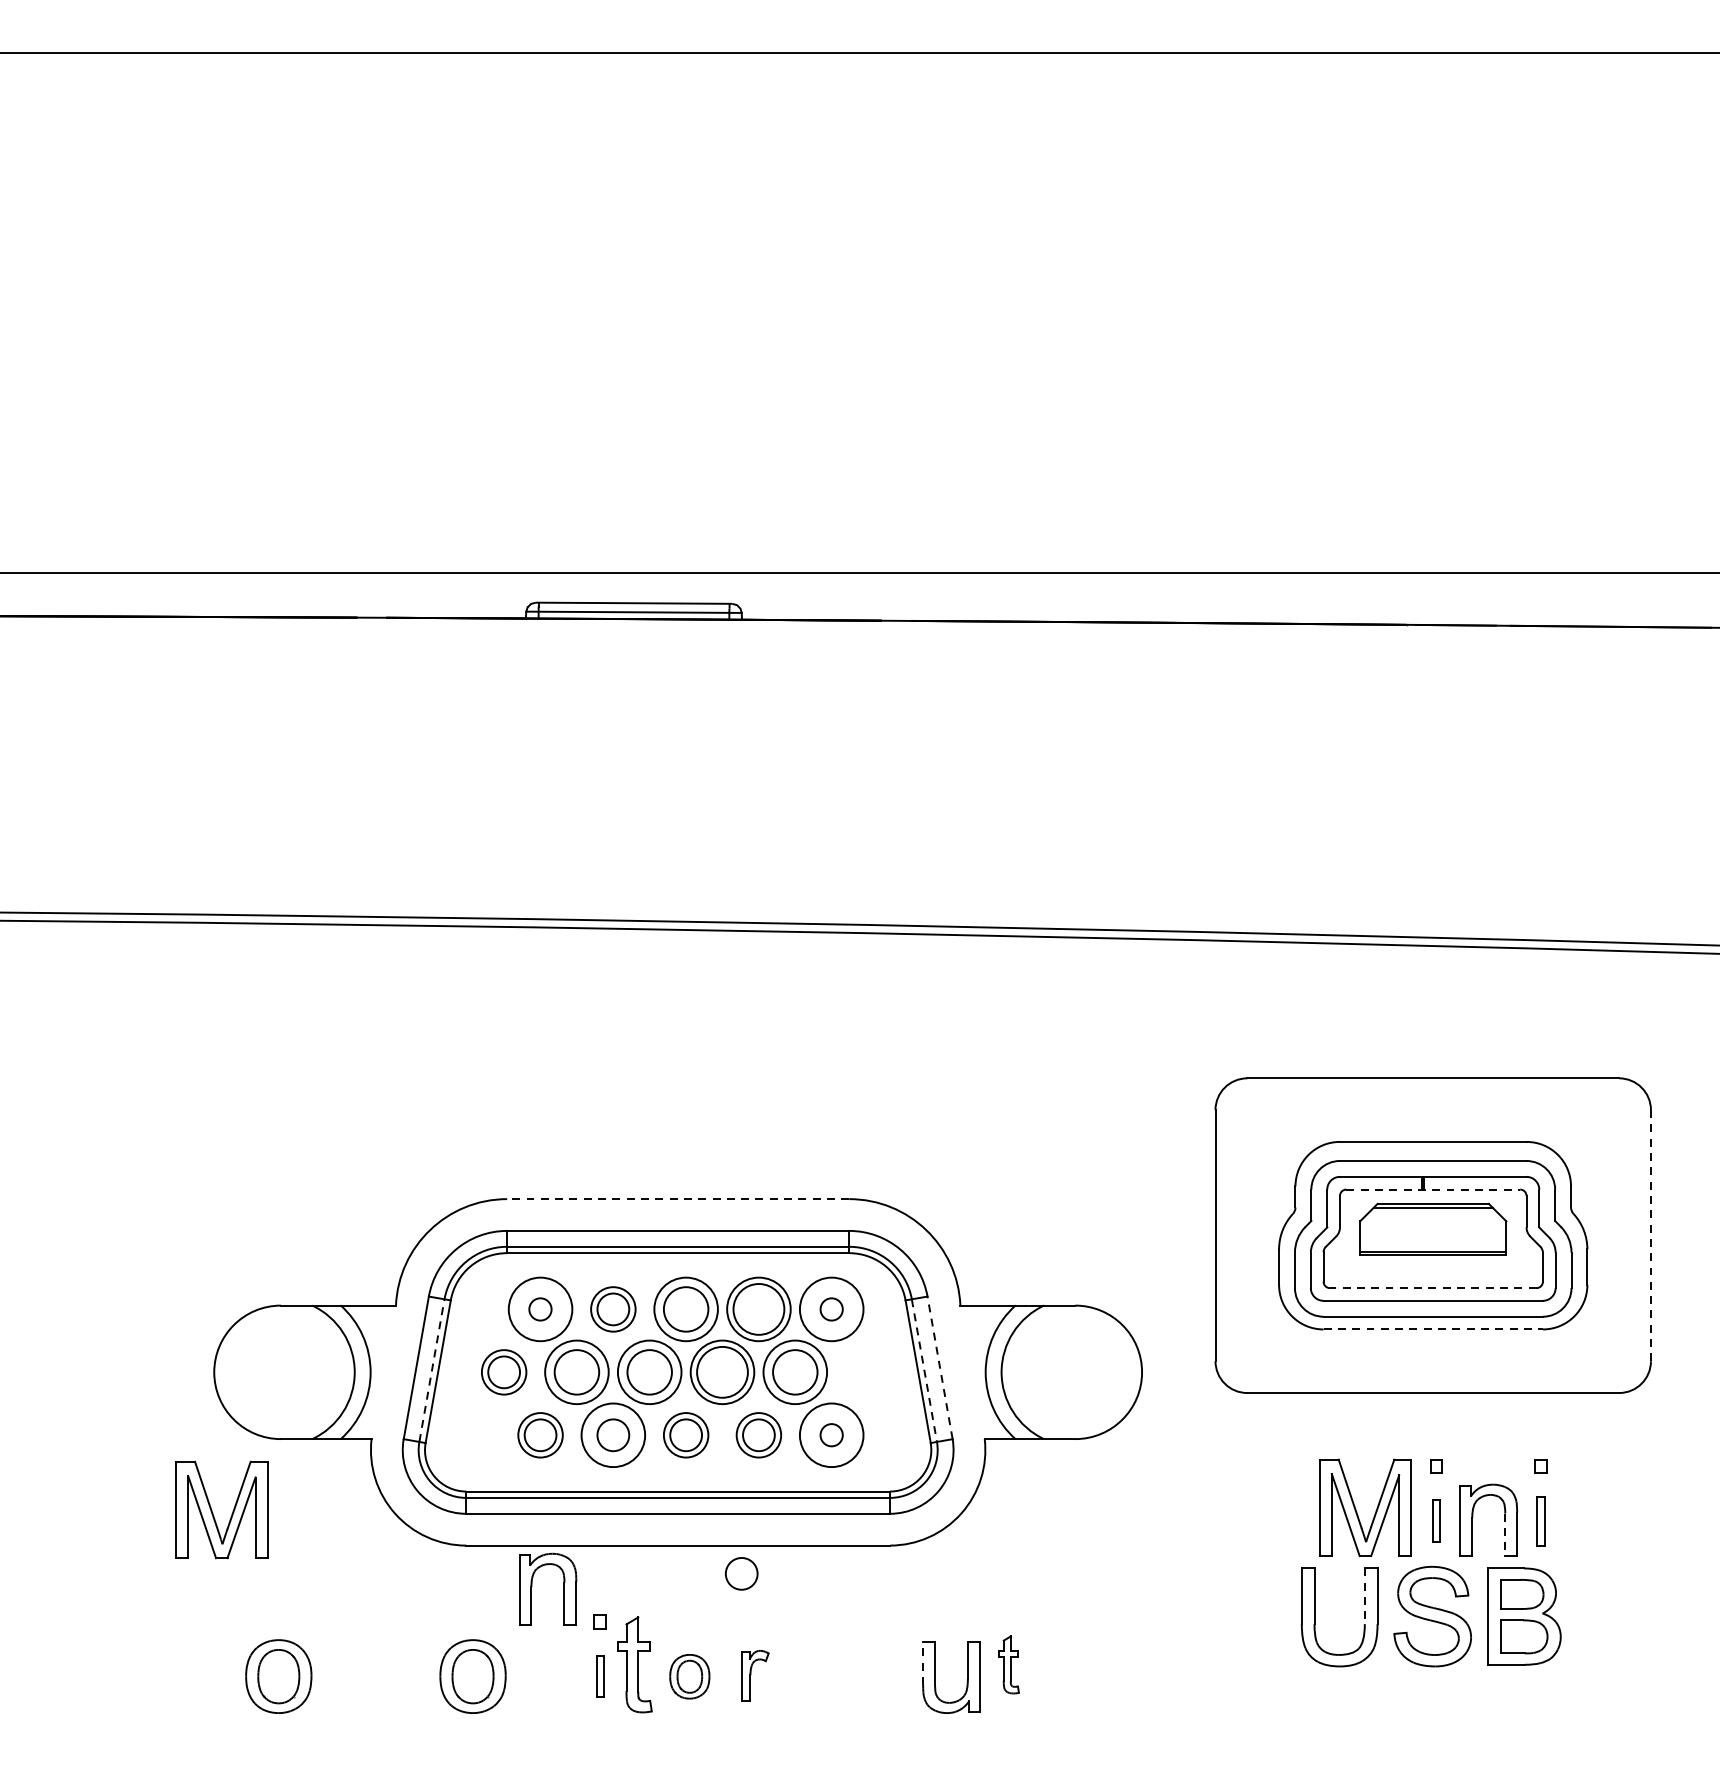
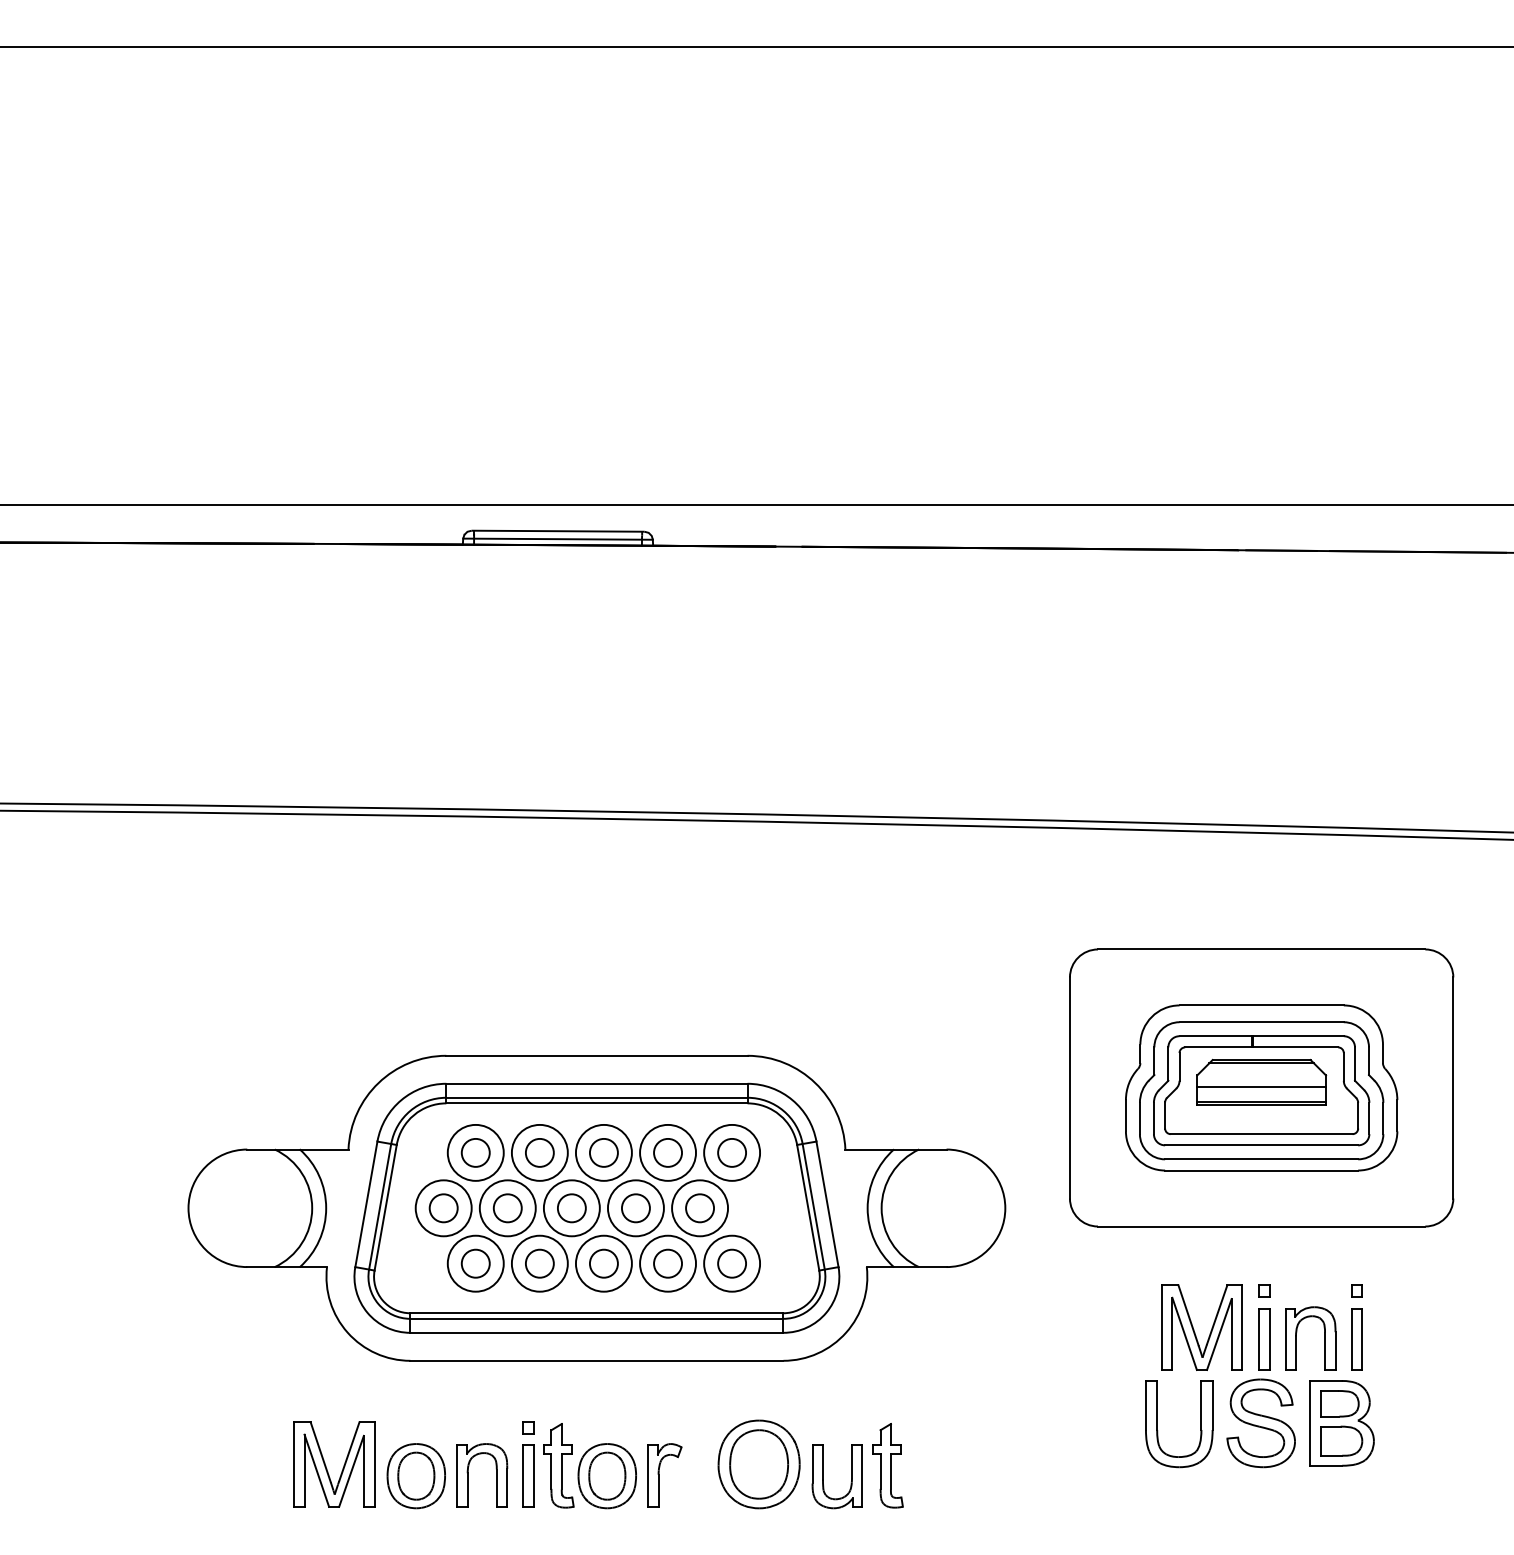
line: (1433, 1189) -> (1261, 1047), dashed -> solid
line: (677, 1198) -> (596, 1055), dashed -> solid
line: (1433, 1233) -> (1261, 1086), added
line: (1651, 1235) -> (1453, 1087), dashed -> solid
line: (1433, 1288) -> (1261, 1134), dashed -> solid
circle: (540, 1308) -> (475, 1152), size x1.43
circle: (612, 1308) -> (539, 1152), size x1.43
circle: (685, 1308) -> (603, 1152), size x0.71
circle: (759, 1308) -> (668, 1152), size x0.62
circle: (831, 1308) -> (731, 1152), size x1.43
line: (1433, 1329) -> (1261, 1170), dashed -> solid
line: (940, 1368) -> (827, 1204), dashed -> solid
line: (432, 1370) -> (380, 1206), dashed -> solid
line: (924, 1370) -> (813, 1206), dashed -> solid
circle: (503, 1372) -> (443, 1208), size x1.43
circle: (576, 1372) -> (507, 1208), size x0.71
circle: (649, 1372) -> (571, 1208), size x0.71
circle: (721, 1372) -> (635, 1208), size x0.62
circle: (795, 1372) -> (700, 1208), size x0.71
circle: (540, 1435) -> (475, 1263), size x1.43
circle: (685, 1435) -> (603, 1263), size x1.43
circle: (759, 1435) -> (668, 1263), size x1.43
circle: (831, 1435) -> (731, 1263), size x1.43
part: (213, 1511) -> (326, 1465), moved
part: (1436, 1521) -> (1264, 1339), size x1.67
part: (1540, 1521) -> (1356, 1339), size x1.43
line: (1505, 1535) -> (1325, 1351), dashed -> solid
circle: (741, 1573) -> (652, 1385), removed
part: (532, 1589) -> (468, 1475), moved
line: (1364, 1596) -> (1201, 1405), dashed -> solid
line: (923, 1662) -> (812, 1463), dashed -> solid
part: (861, 1663) -> (758, 1464), added
part: (1008, 1664) -> (887, 1465), size x1.67
part: (600, 1675) -> (528, 1475), size x1.67
part: (754, 1675) -> (664, 1475), size x1.43
part: (277, 1676) -> (244, 1476), removed
part: (689, 1676) -> (606, 1476), size x1.67

